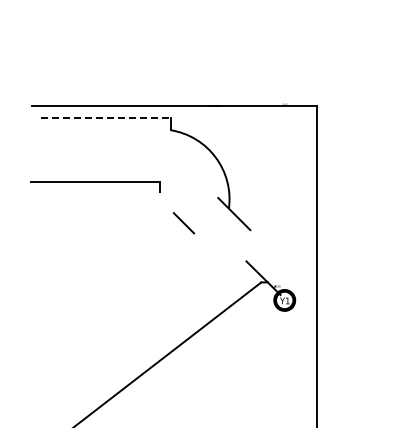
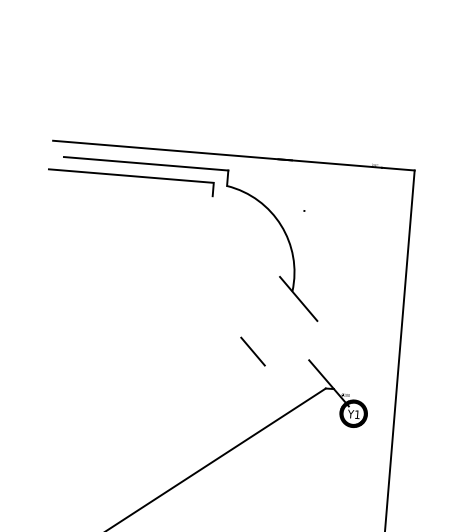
line: (106, 118) -> (146, 164), dashed -> solid
line: (95, 182) -> (131, 177), moved
line: (183, 223) -> (252, 351), moved

